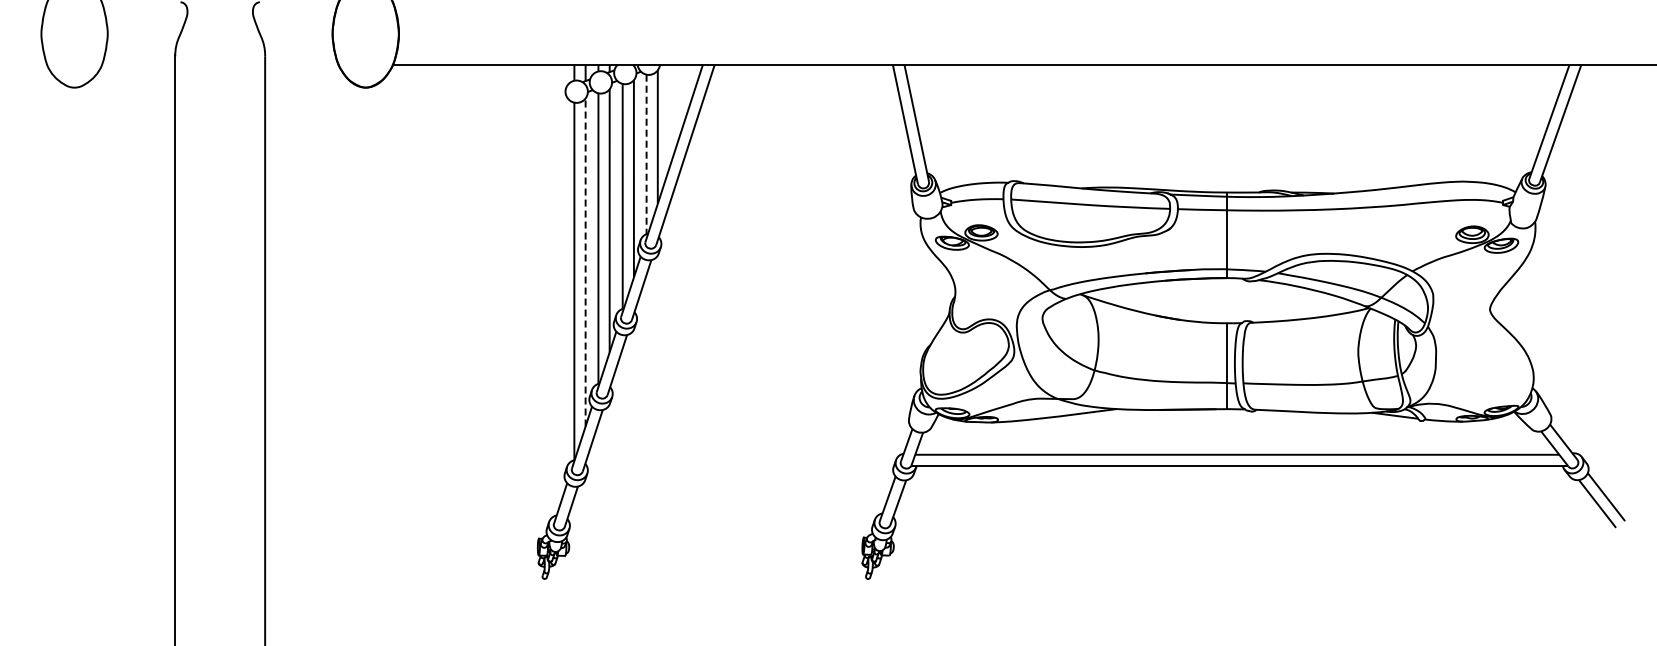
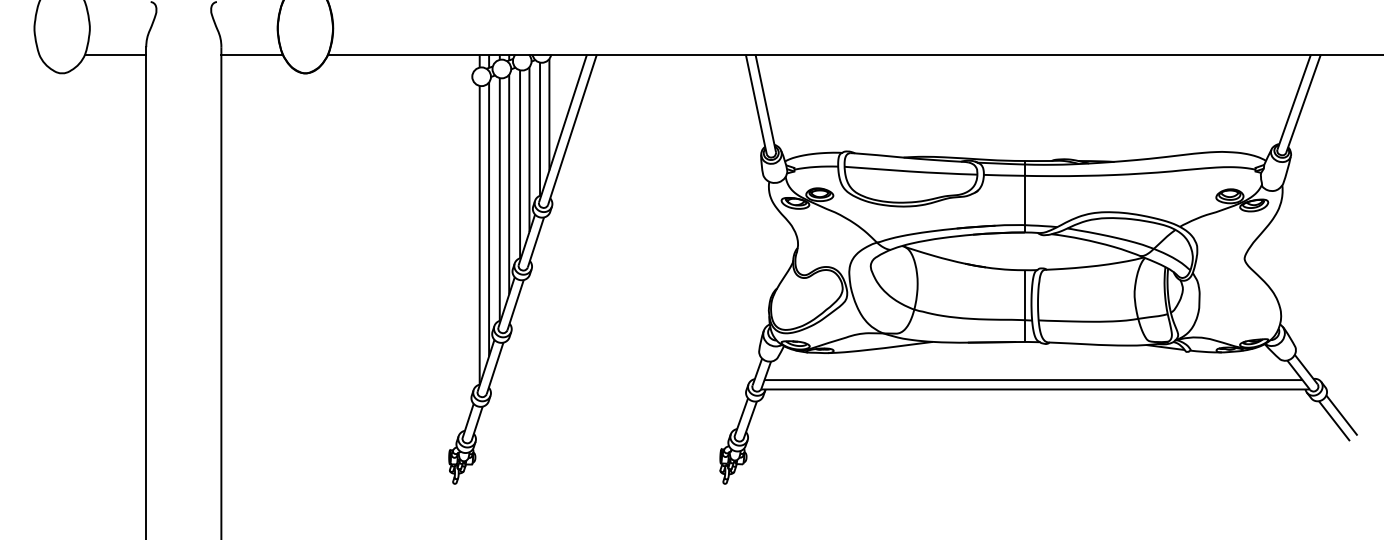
line: (139, 65) -> (116, 54), added
line: (301, 65) -> (251, 54), added
line: (646, 154) -> (539, 129), dashed -> solid
line: (585, 262) -> (488, 219), dashed -> solid

